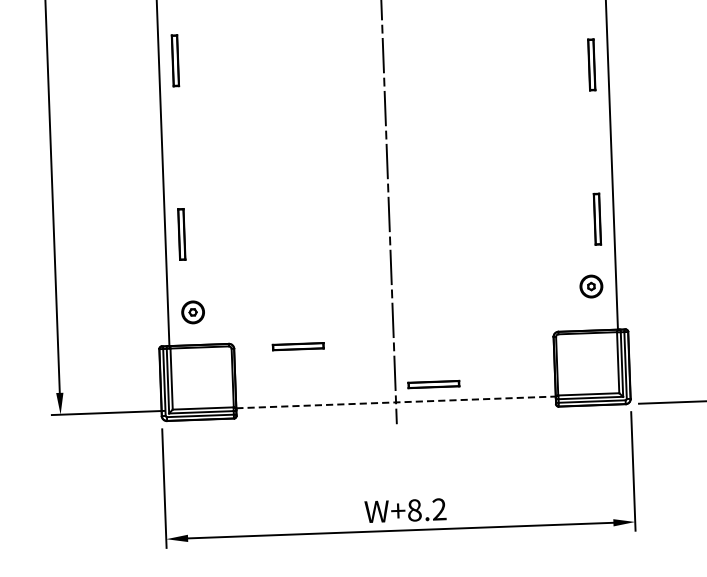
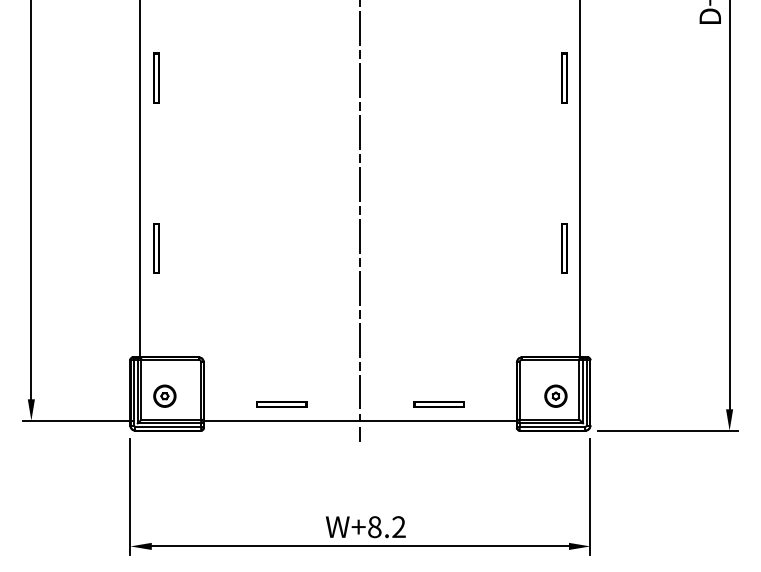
part: (592, 64) -> (564, 77), moved
part: (590, 285) -> (555, 395), moved
part: (192, 311) -> (164, 395), moved
part: (298, 346) -> (281, 404), moved
part: (433, 384) -> (438, 404), moved
line: (396, 402) -> (360, 420), dashed -> solid

